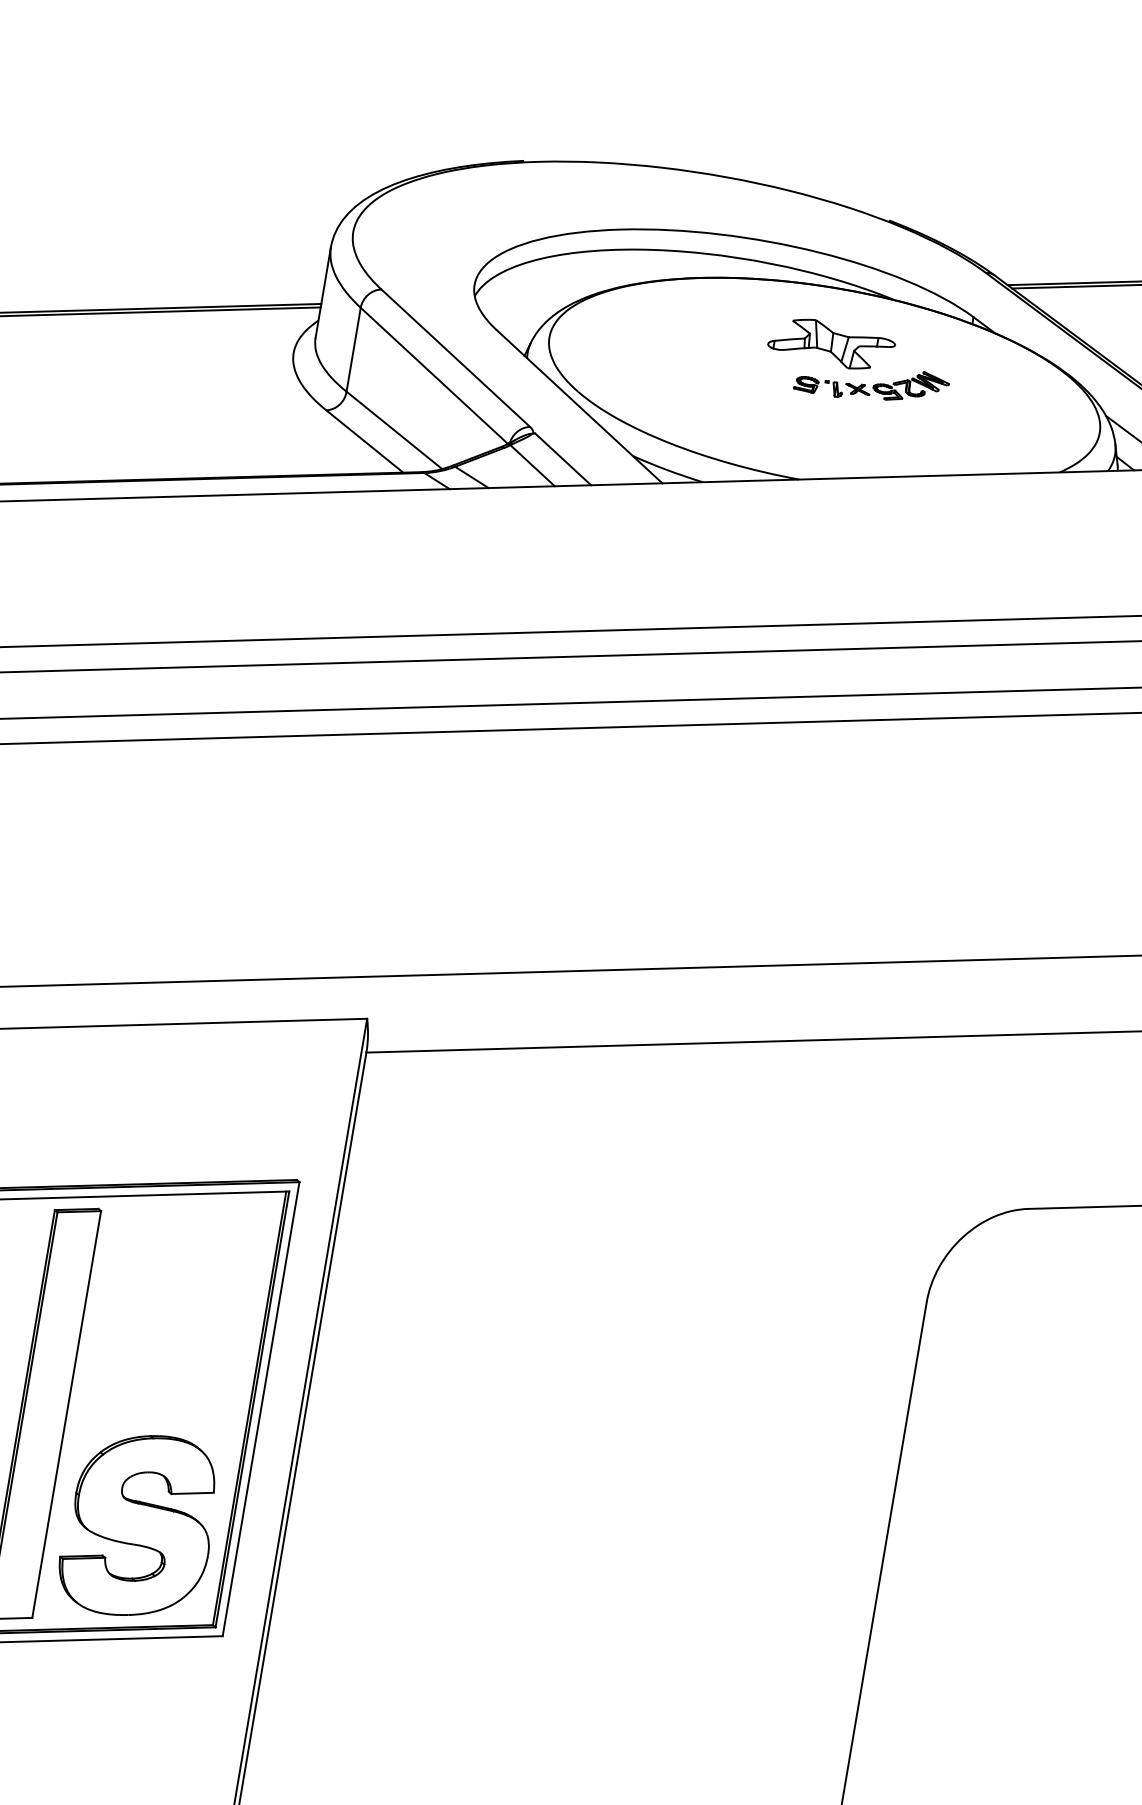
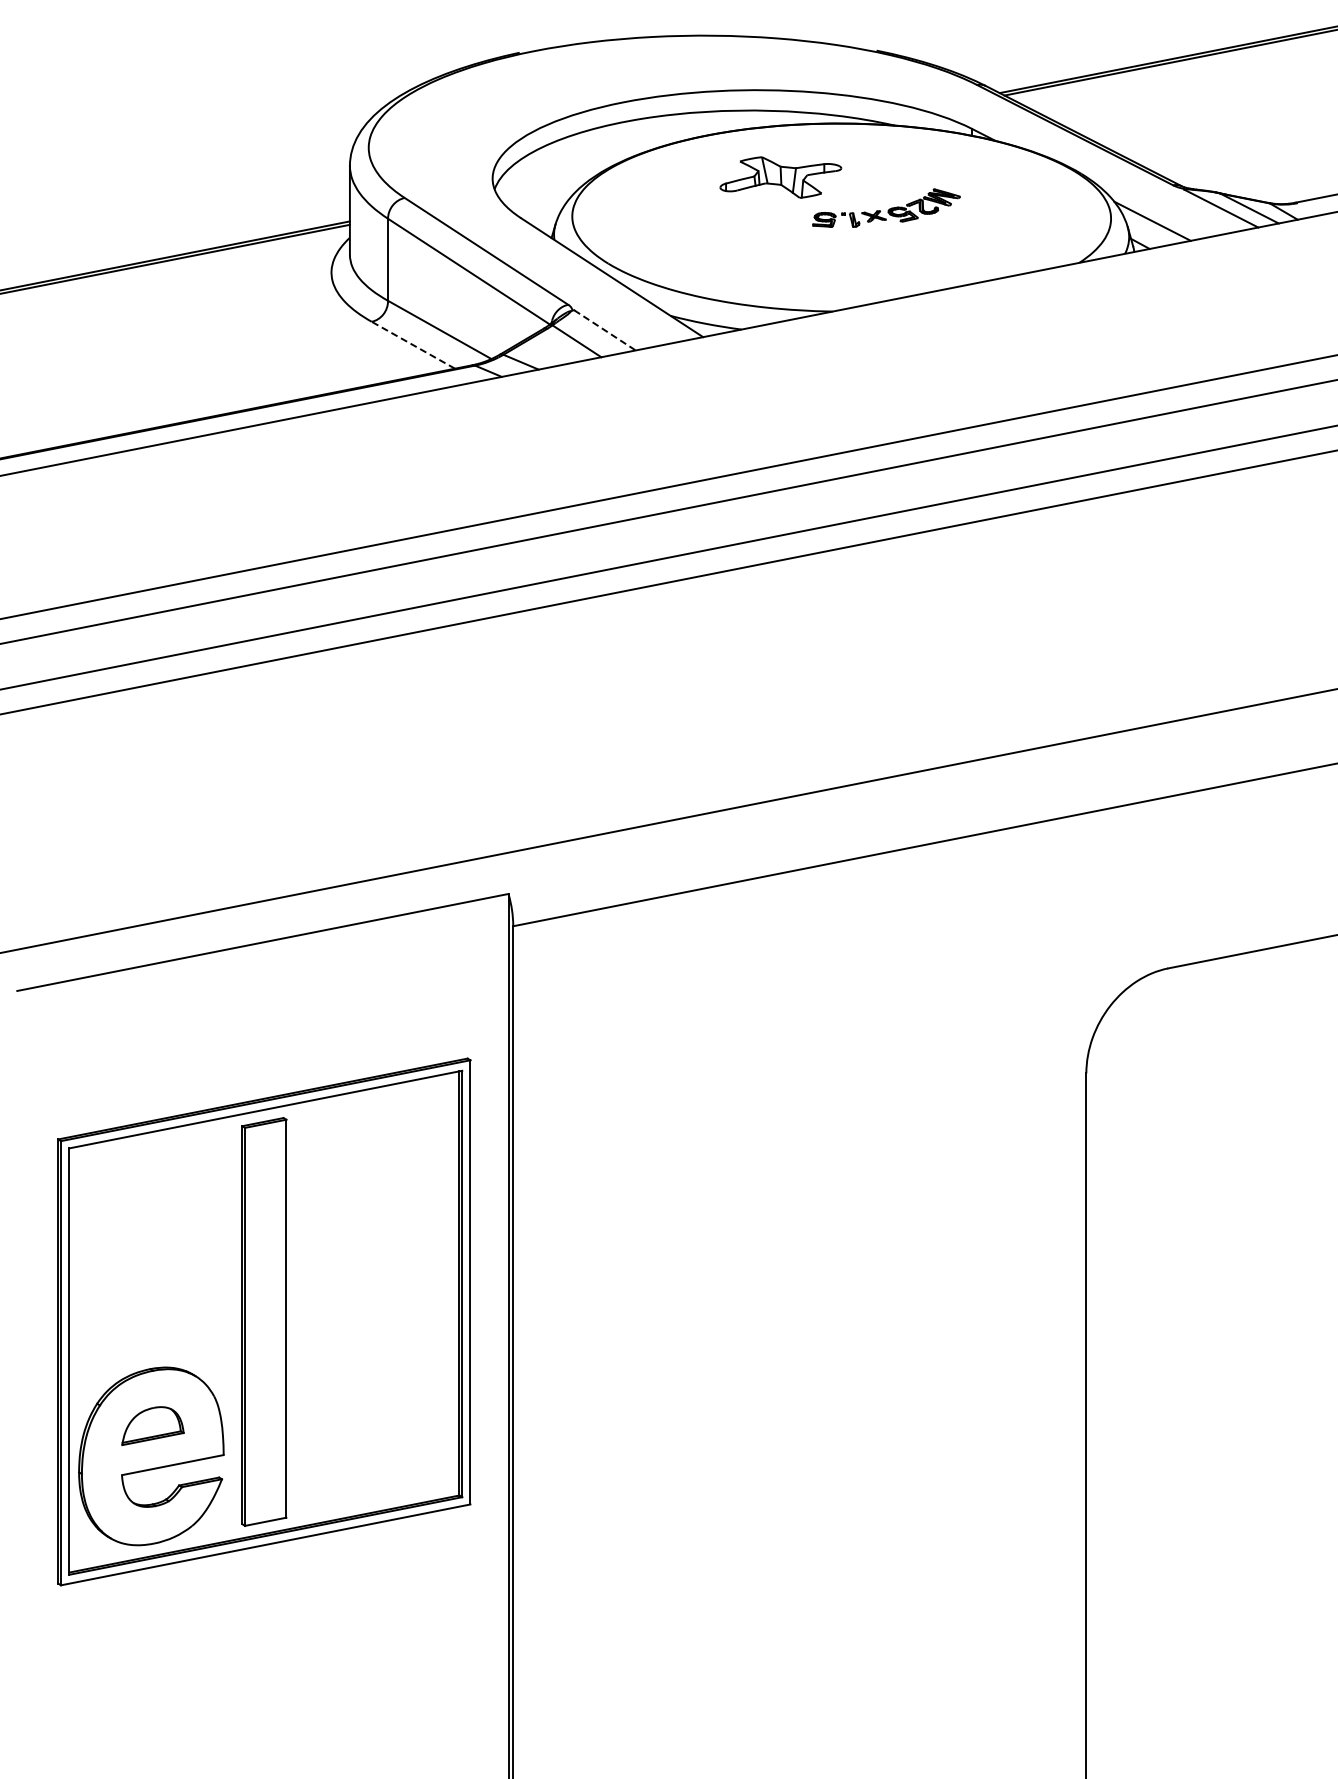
part: (831, 344) -> (780, 177), moved
line: (364, 441) -> (413, 345), solid -> dashed
line: (562, 459) -> (604, 330), solid -> dashed
part: (139, 1525) -> (373, 1412), removed

